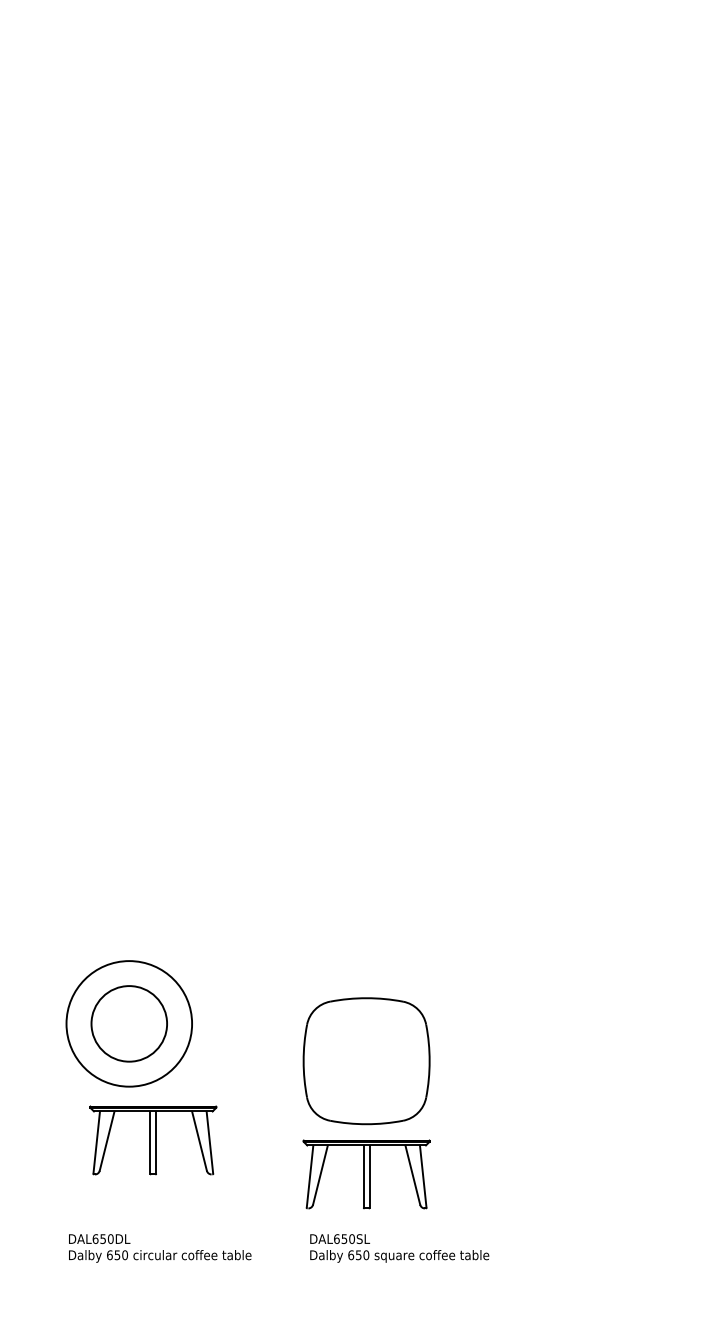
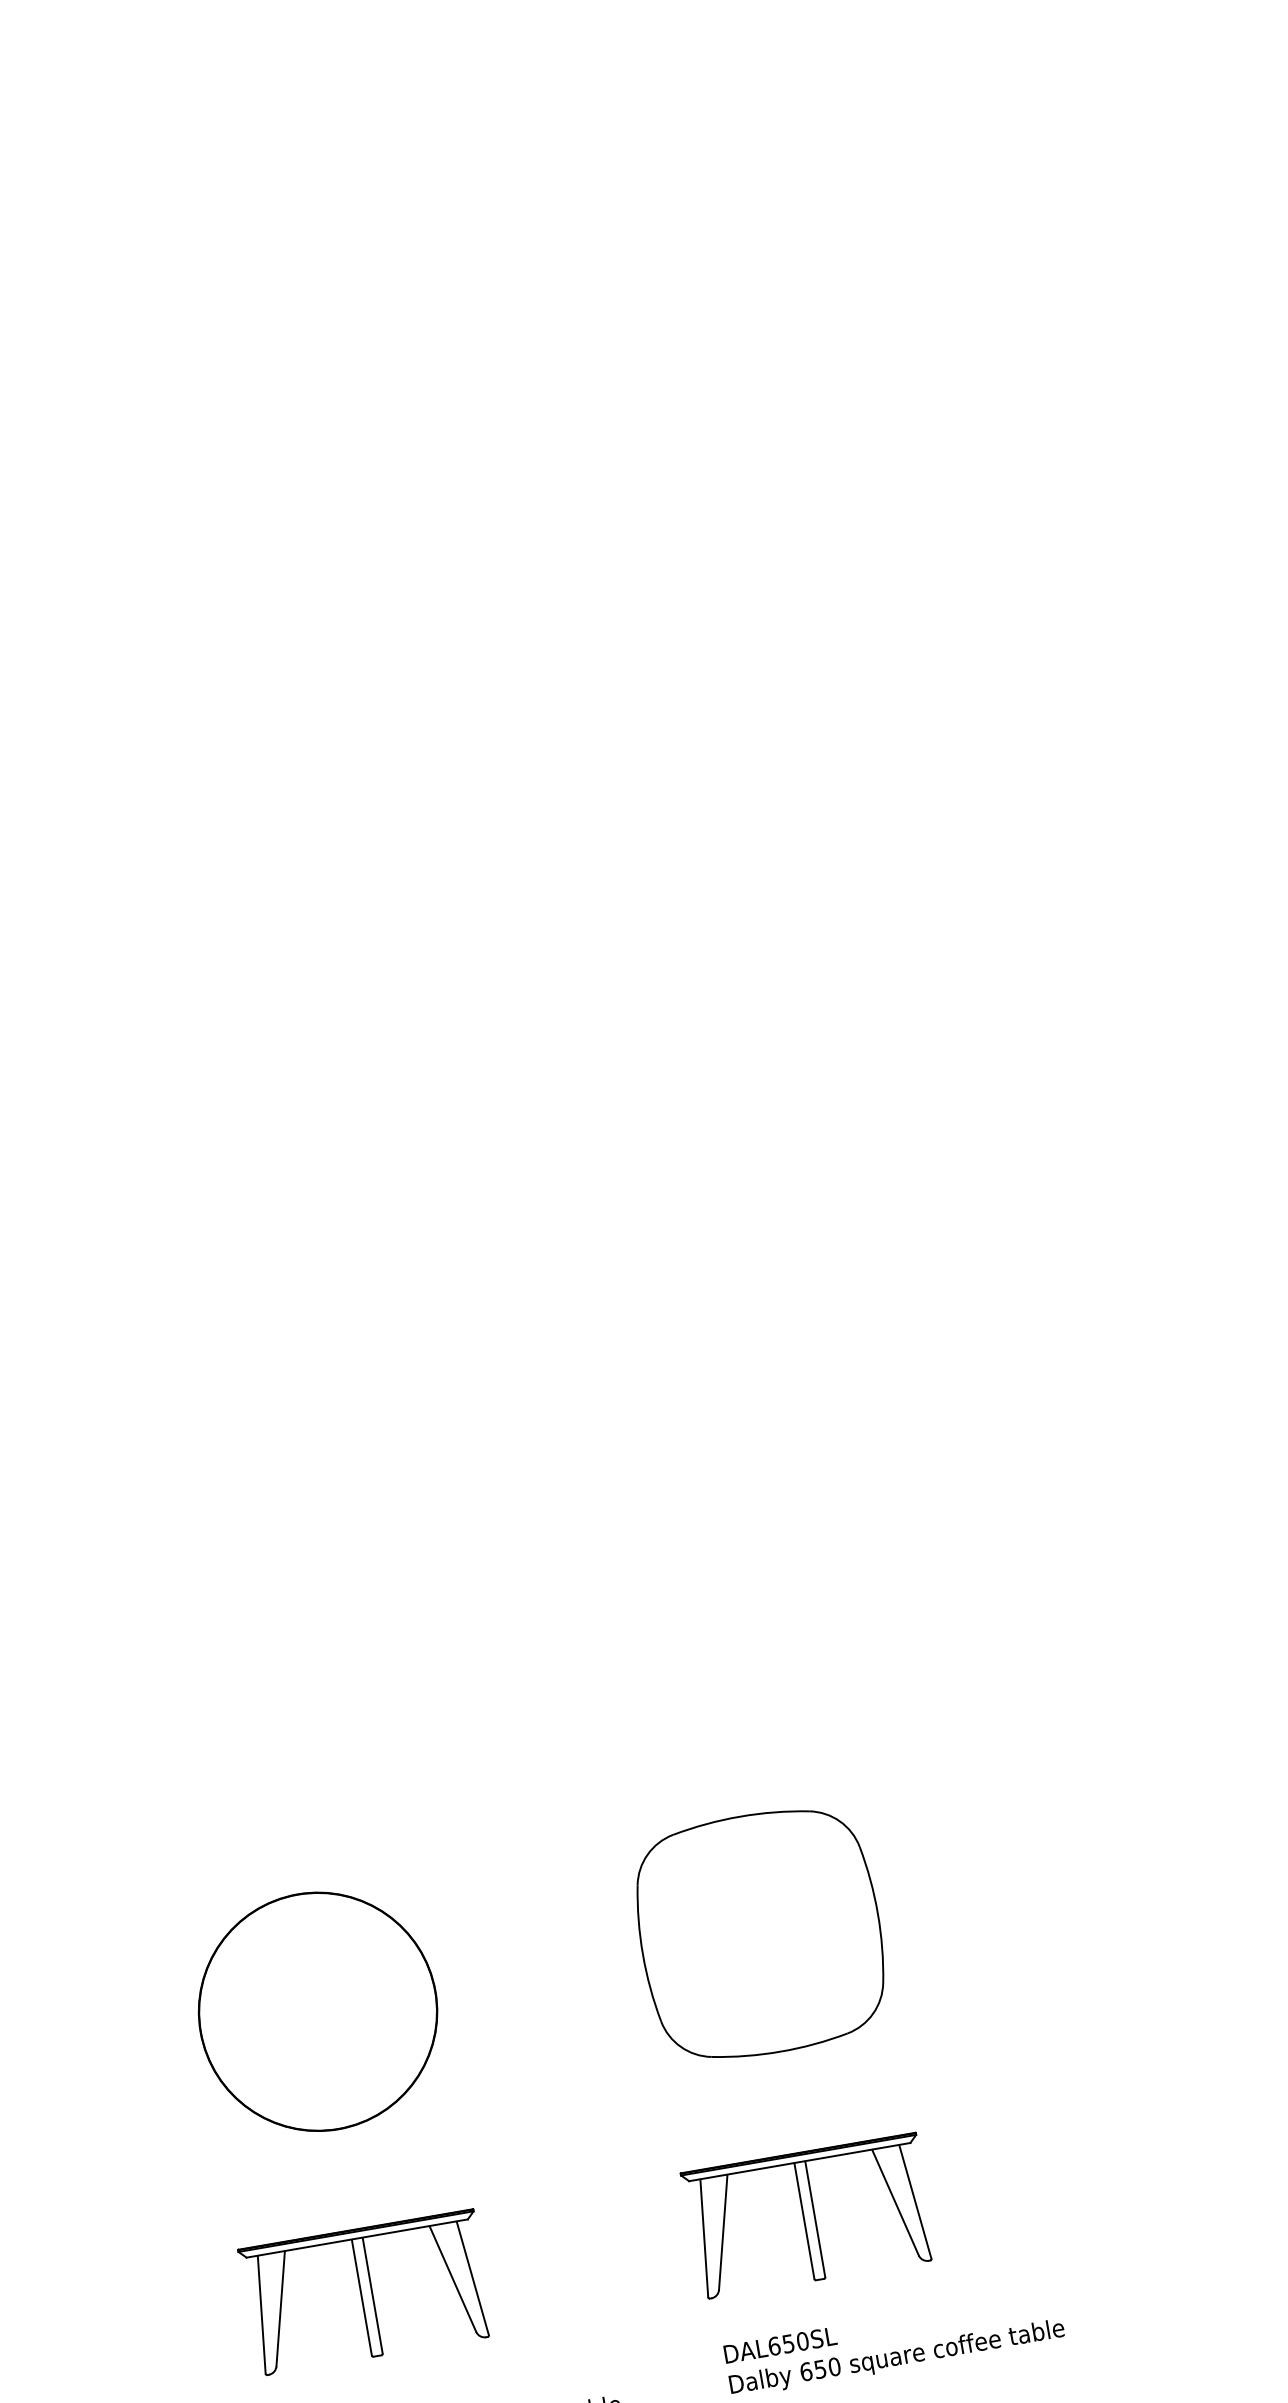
circle: (129, 1023) -> (318, 2011), size x1.67
part: (366, 1061) -> (760, 1934), moved
part: (153, 1140) -> (366, 2292), moved

